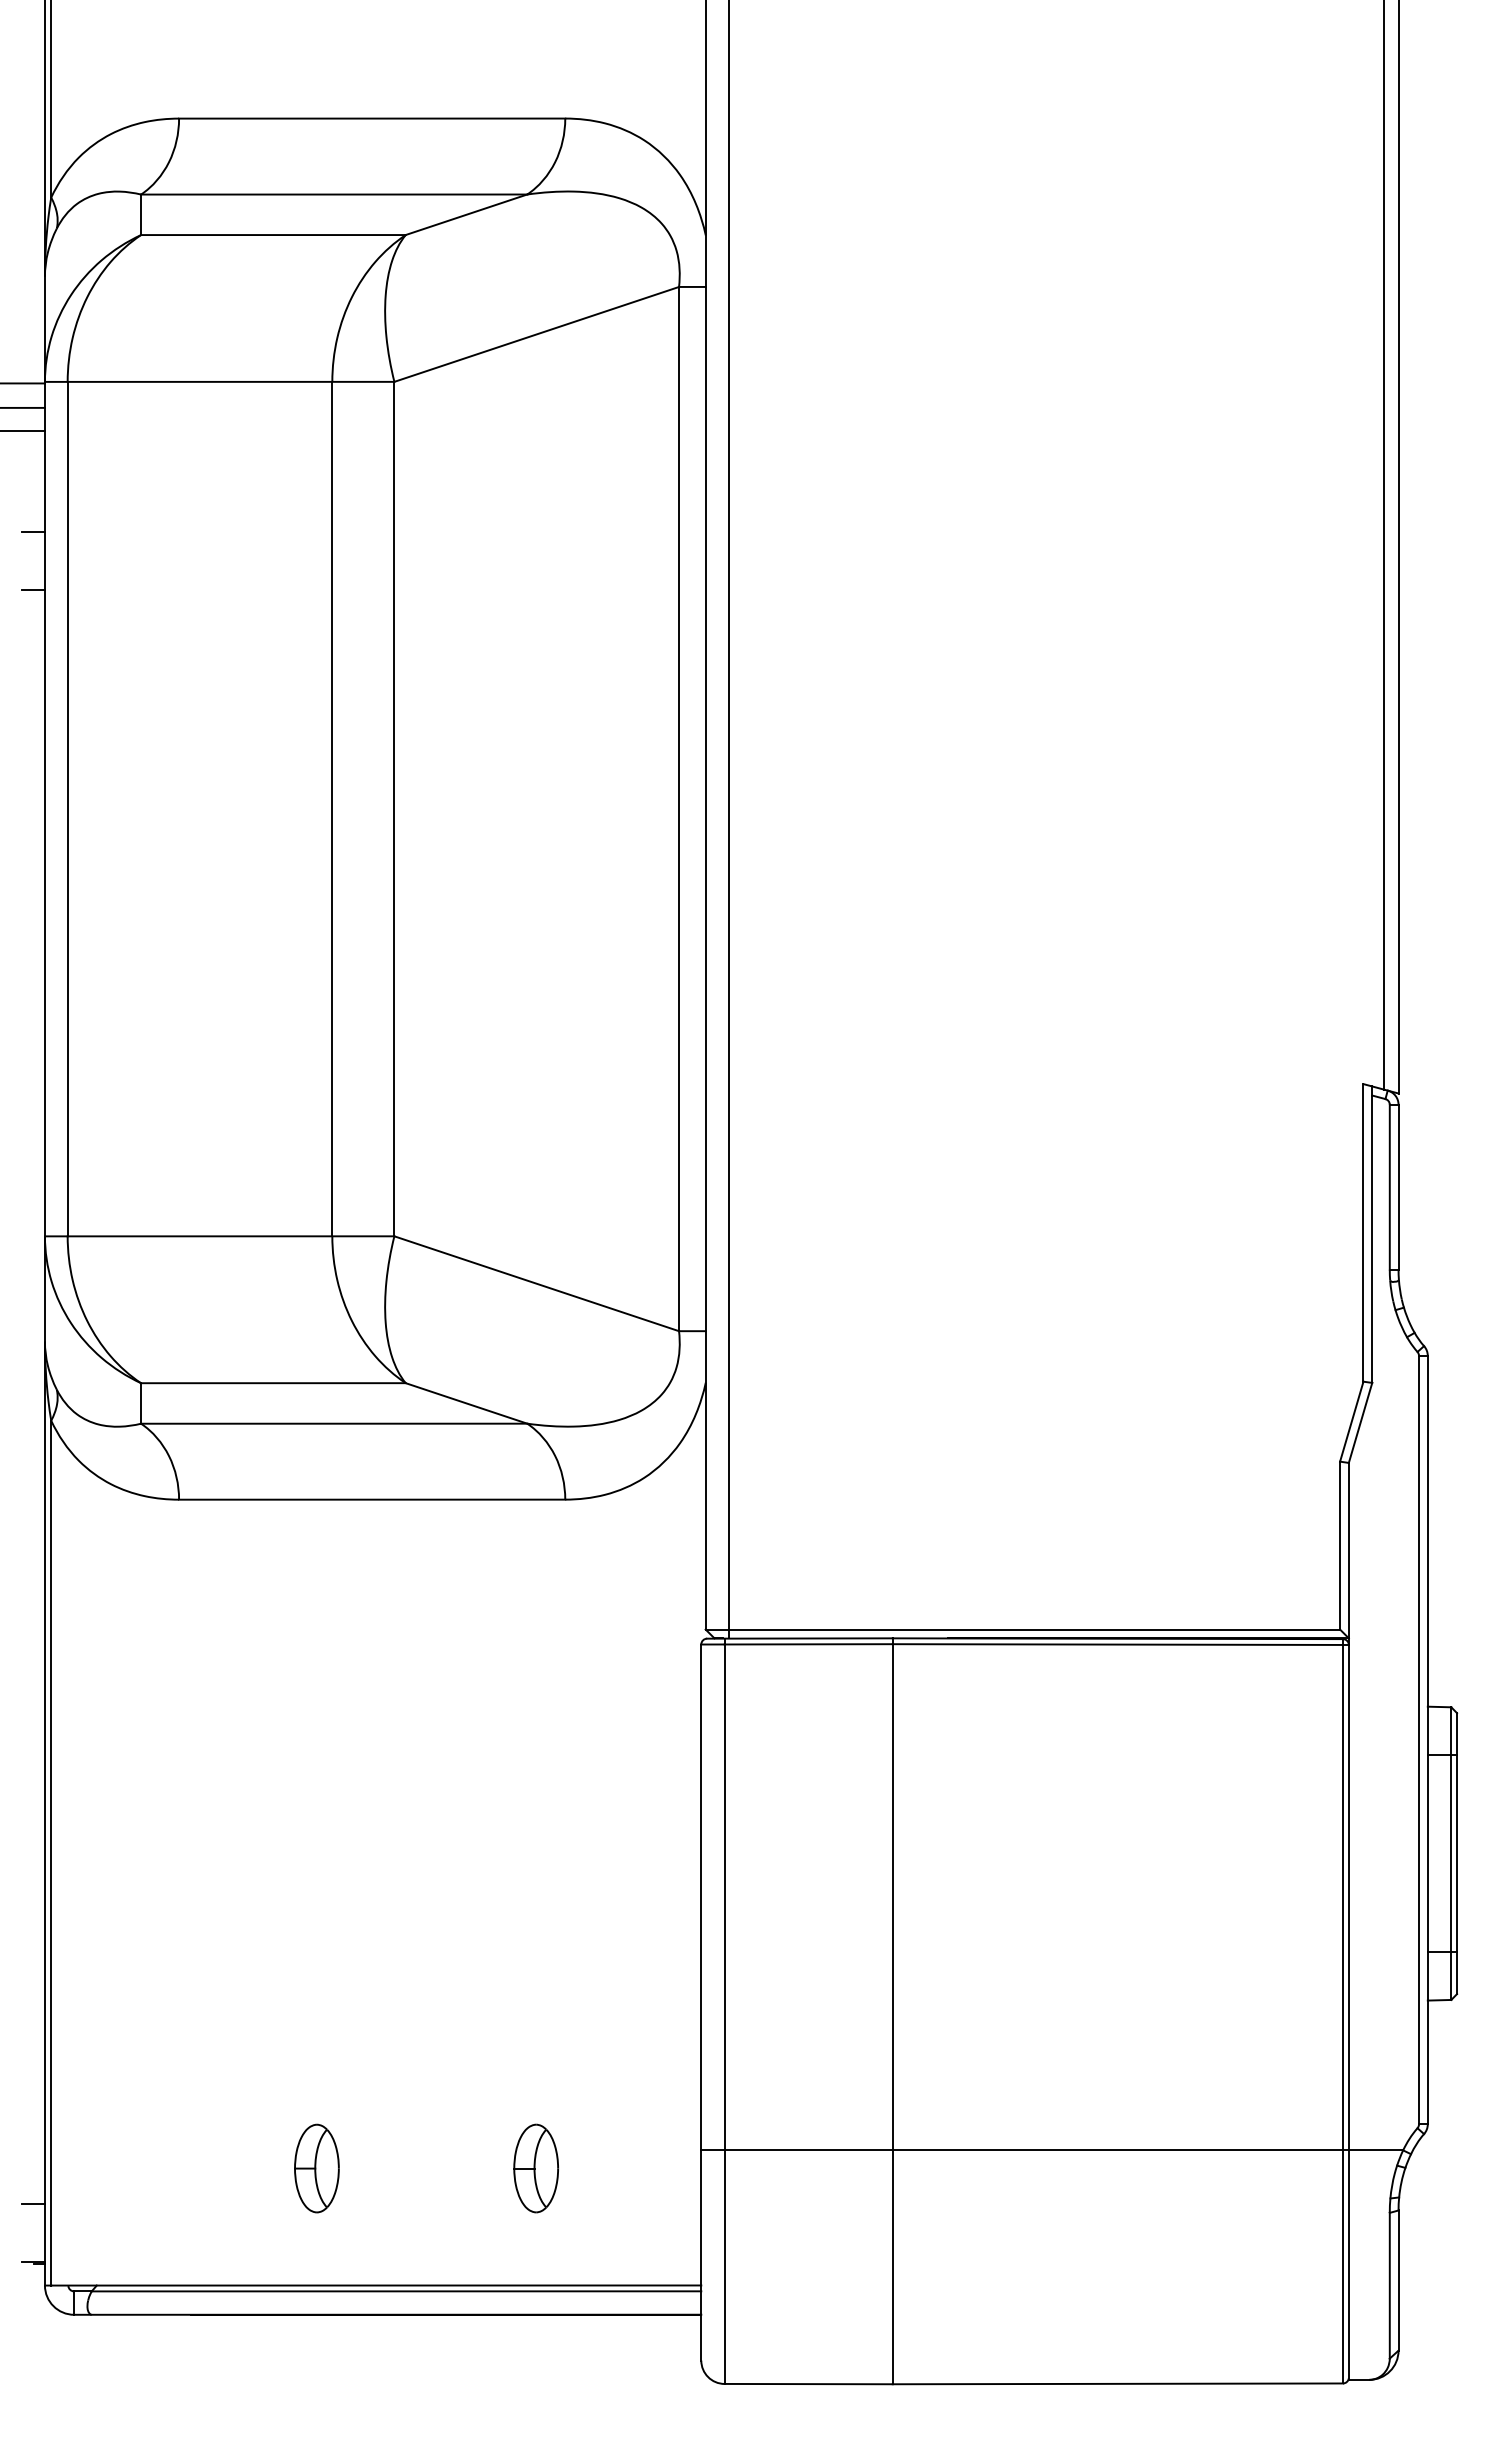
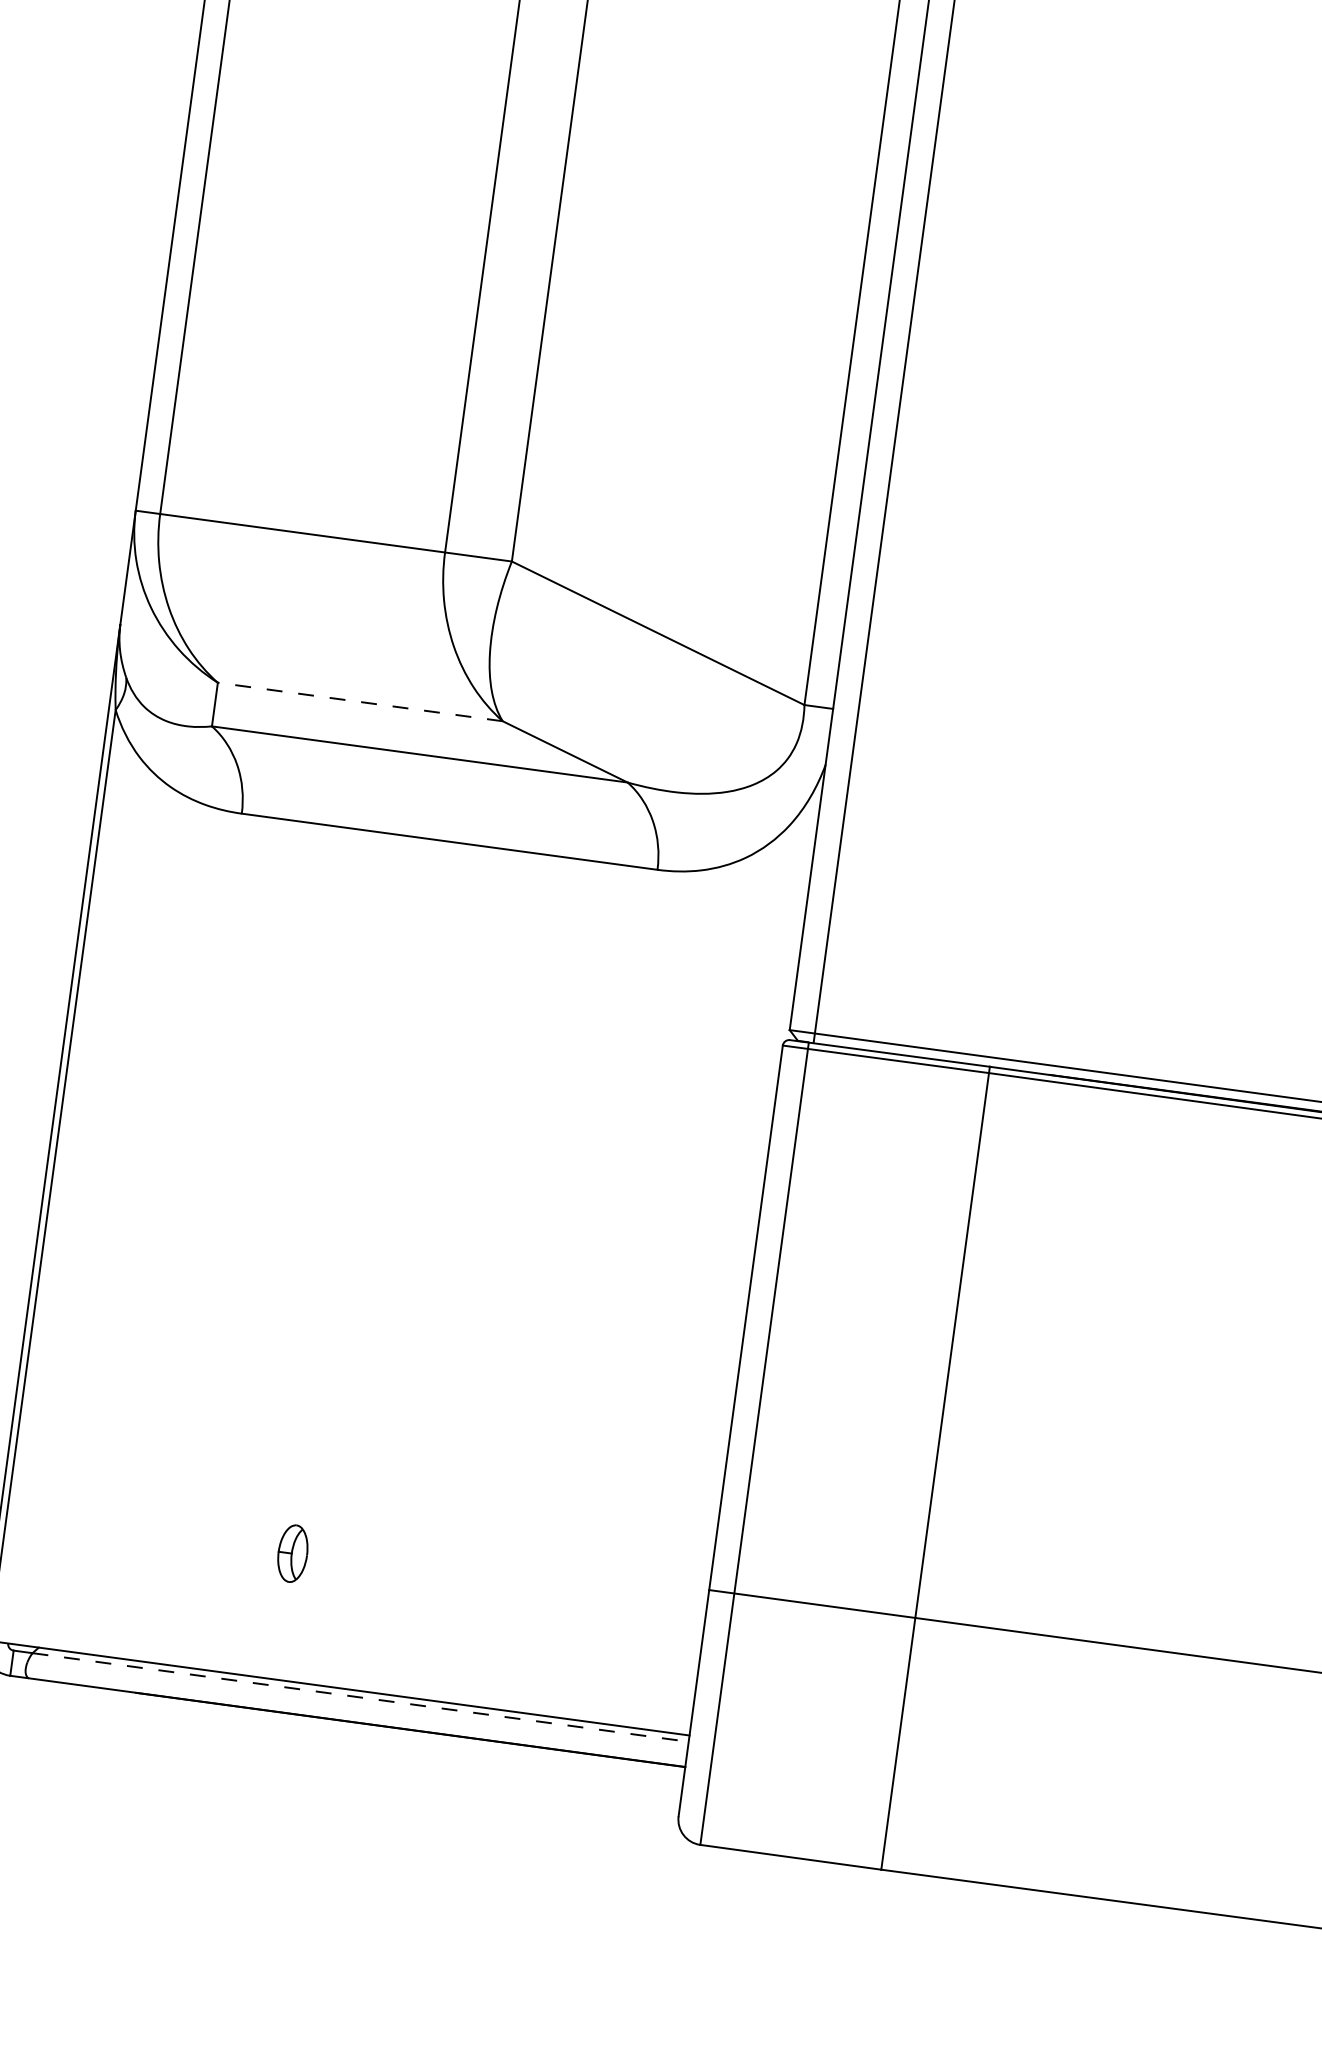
line: (272, 1383) -> (359, 702), solid -> dashed
part: (316, 2168) -> (292, 1553), size x0.6
part: (535, 2168) -> (528, 1585), removed
line: (396, 2291) -> (360, 1697), solid -> dashed

